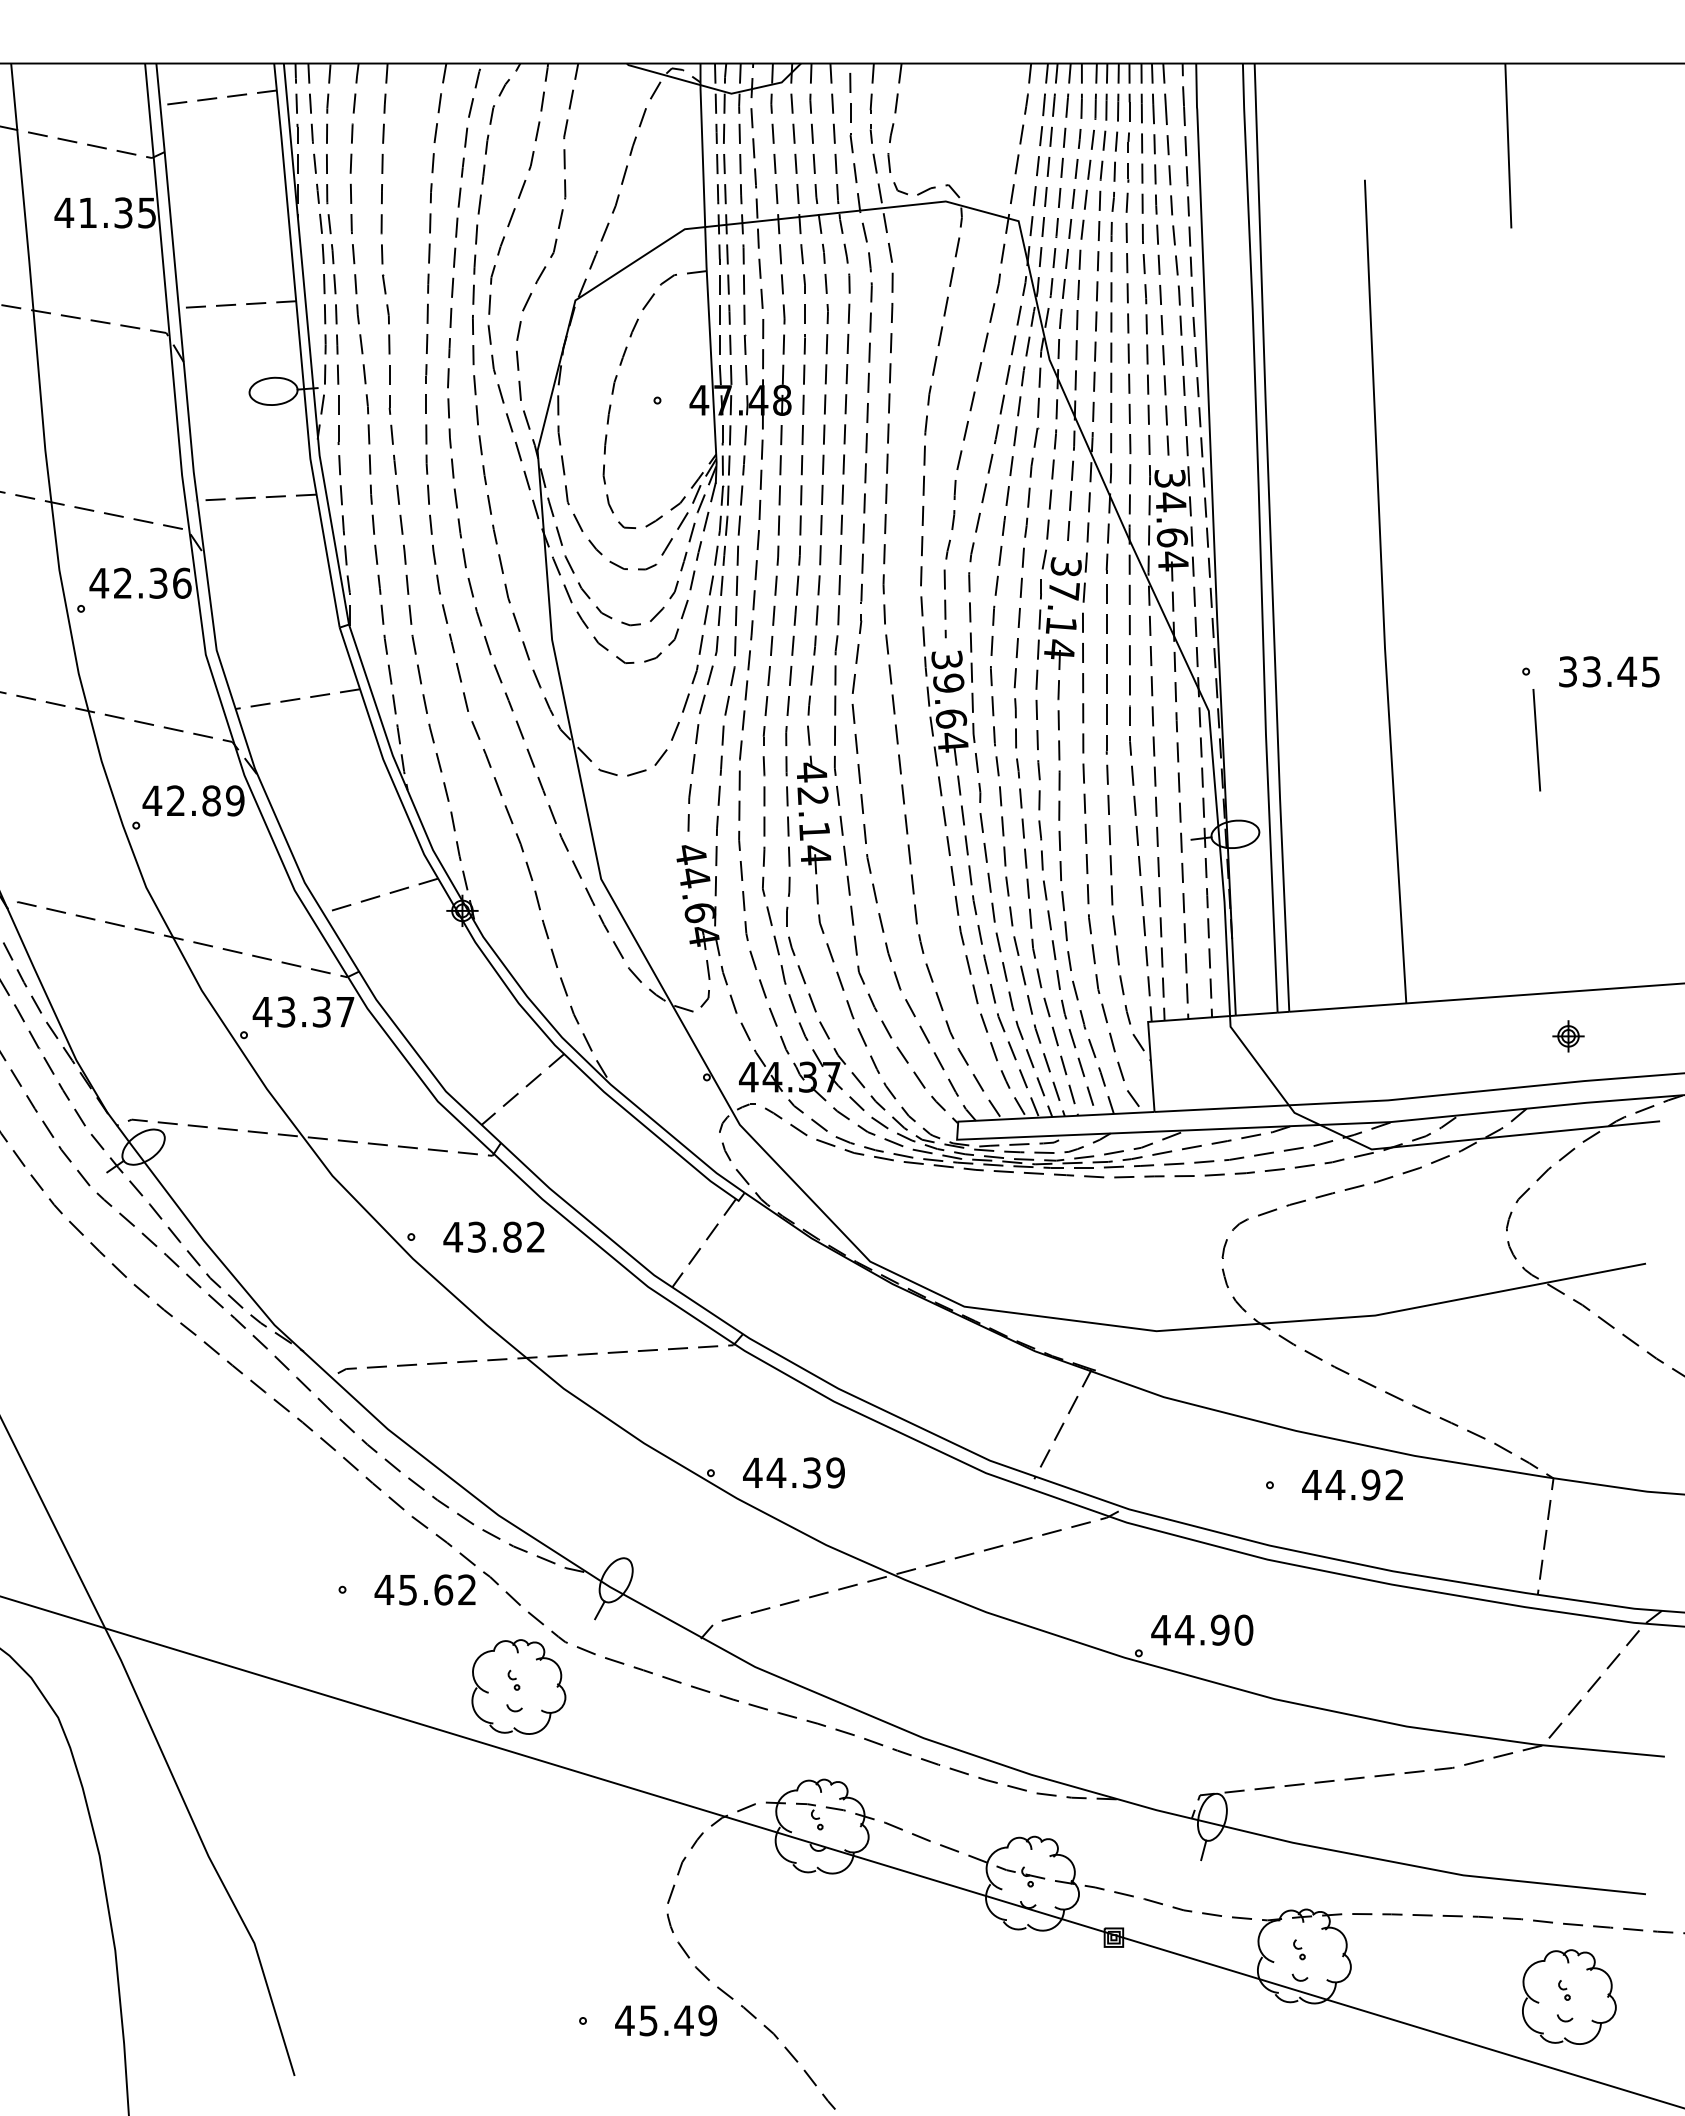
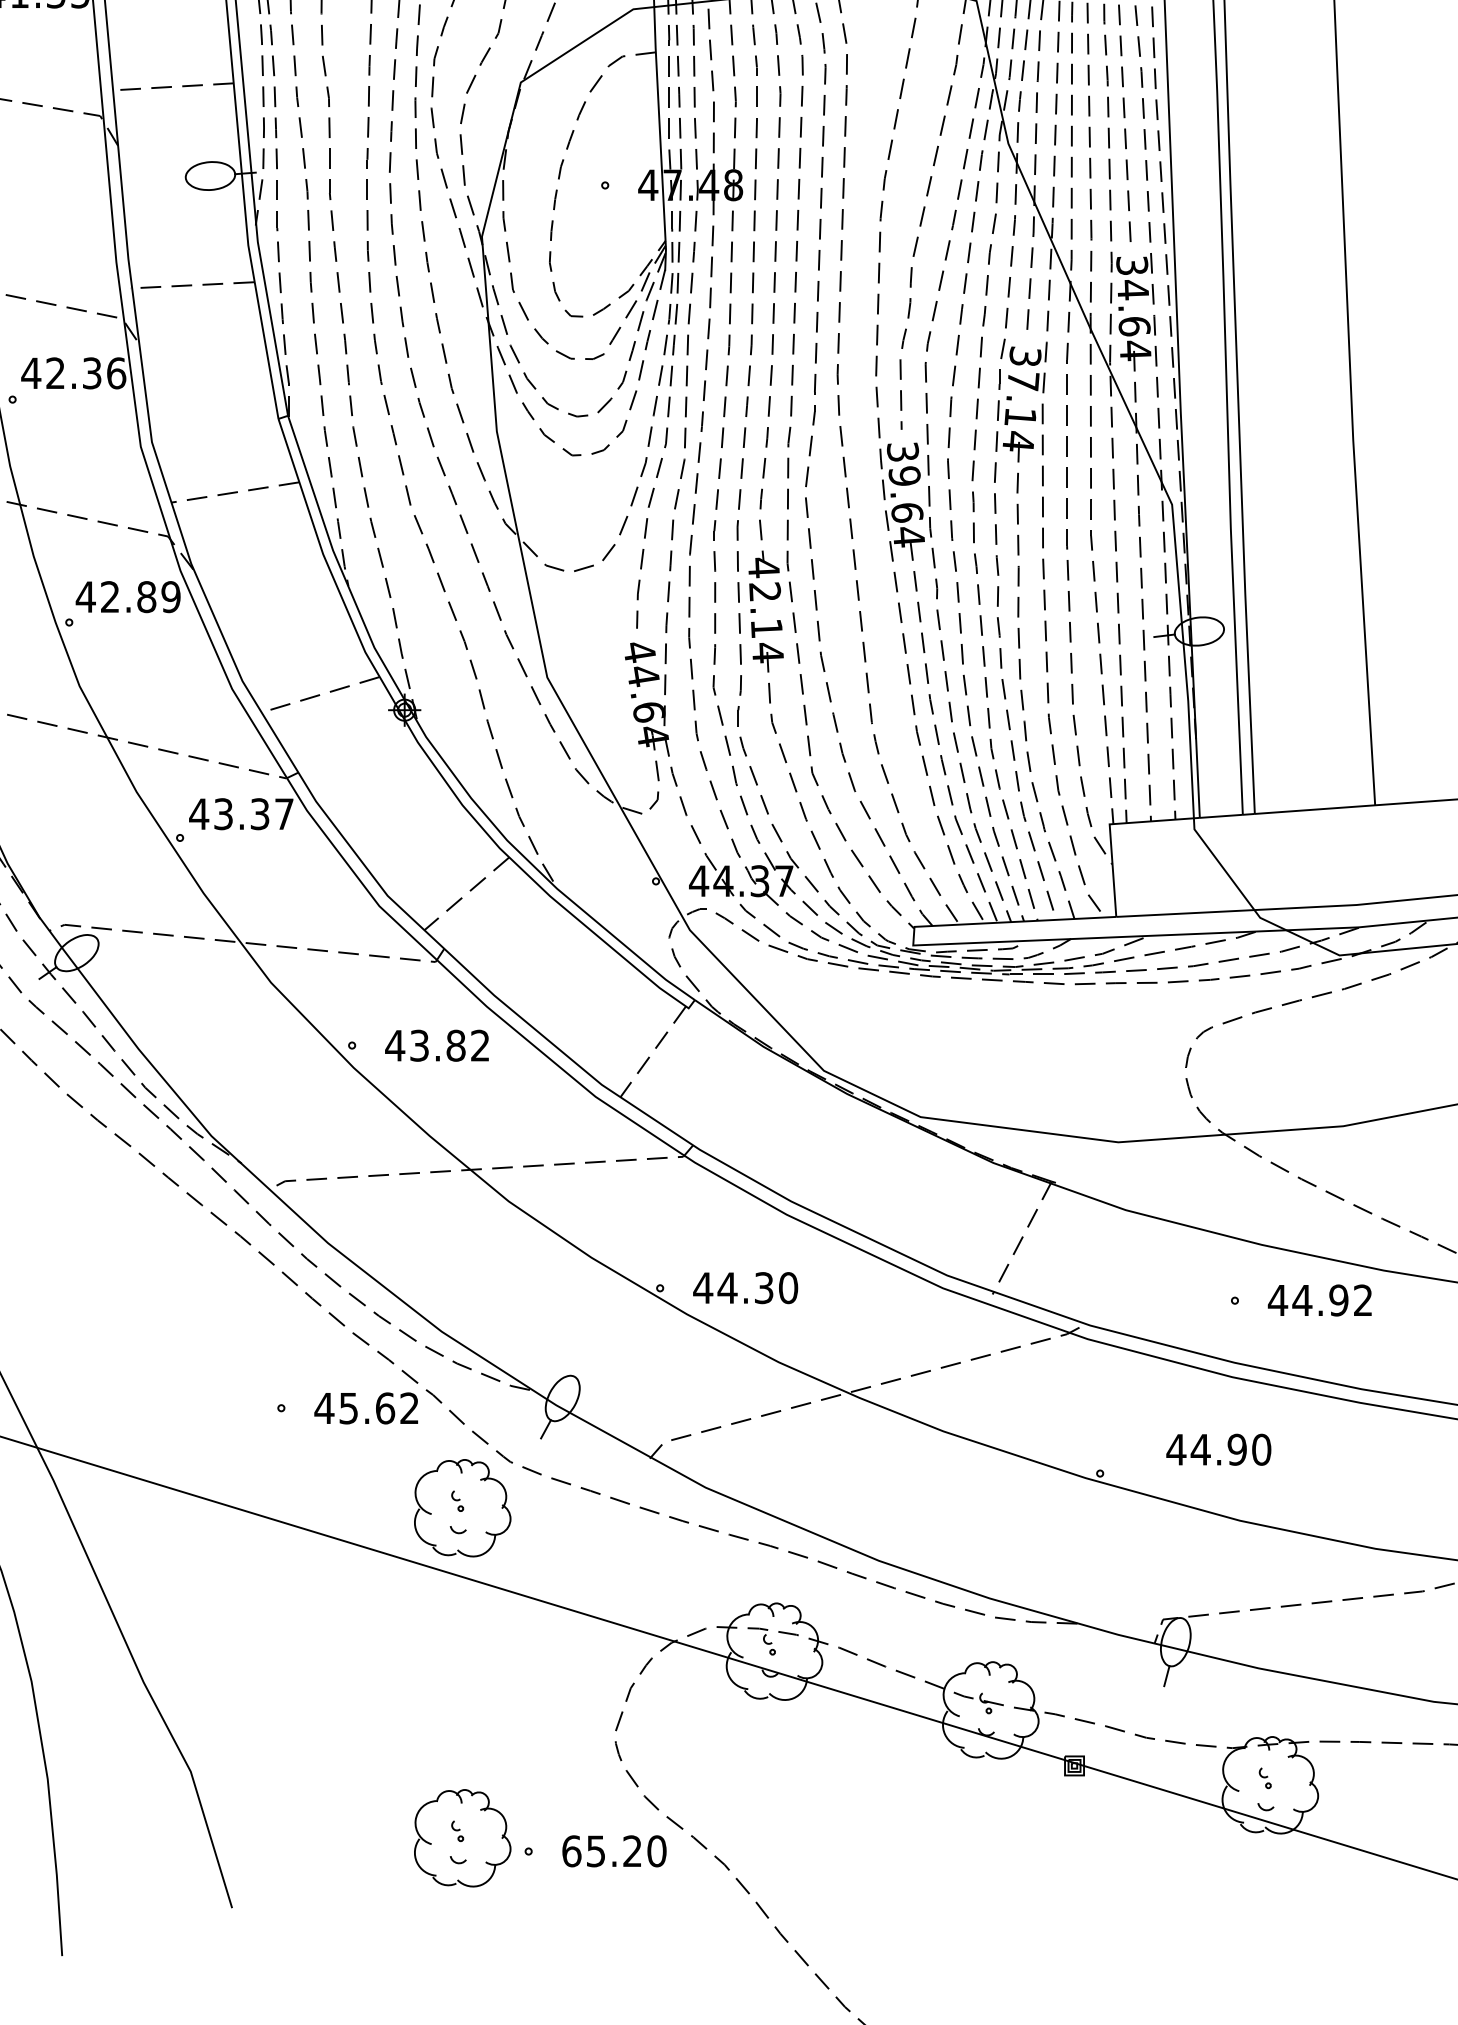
text: (835, 1472) -> (788, 1287), 44.39 -> 44.30
text: (1202, 1629) -> (1219, 1449), moved
part: (518, 2007) -> (462, 1837), added
text: (666, 2020) -> (614, 1851), 45.49 -> 65.20

